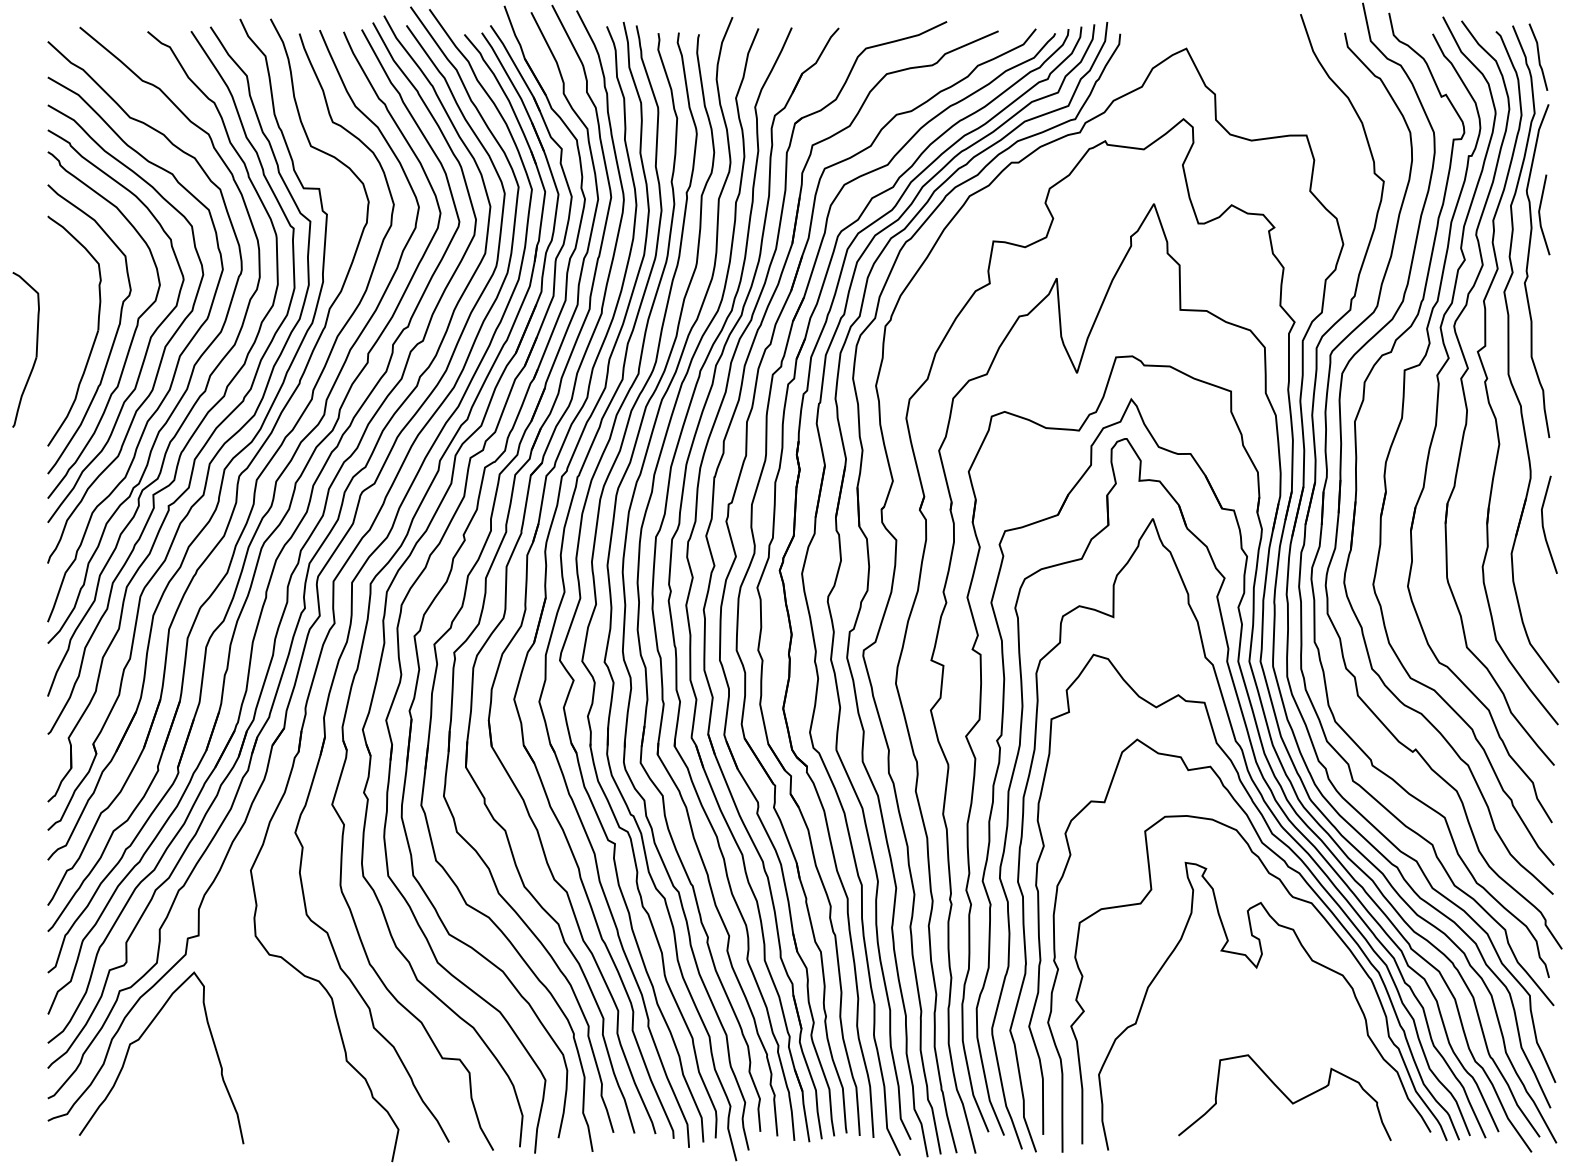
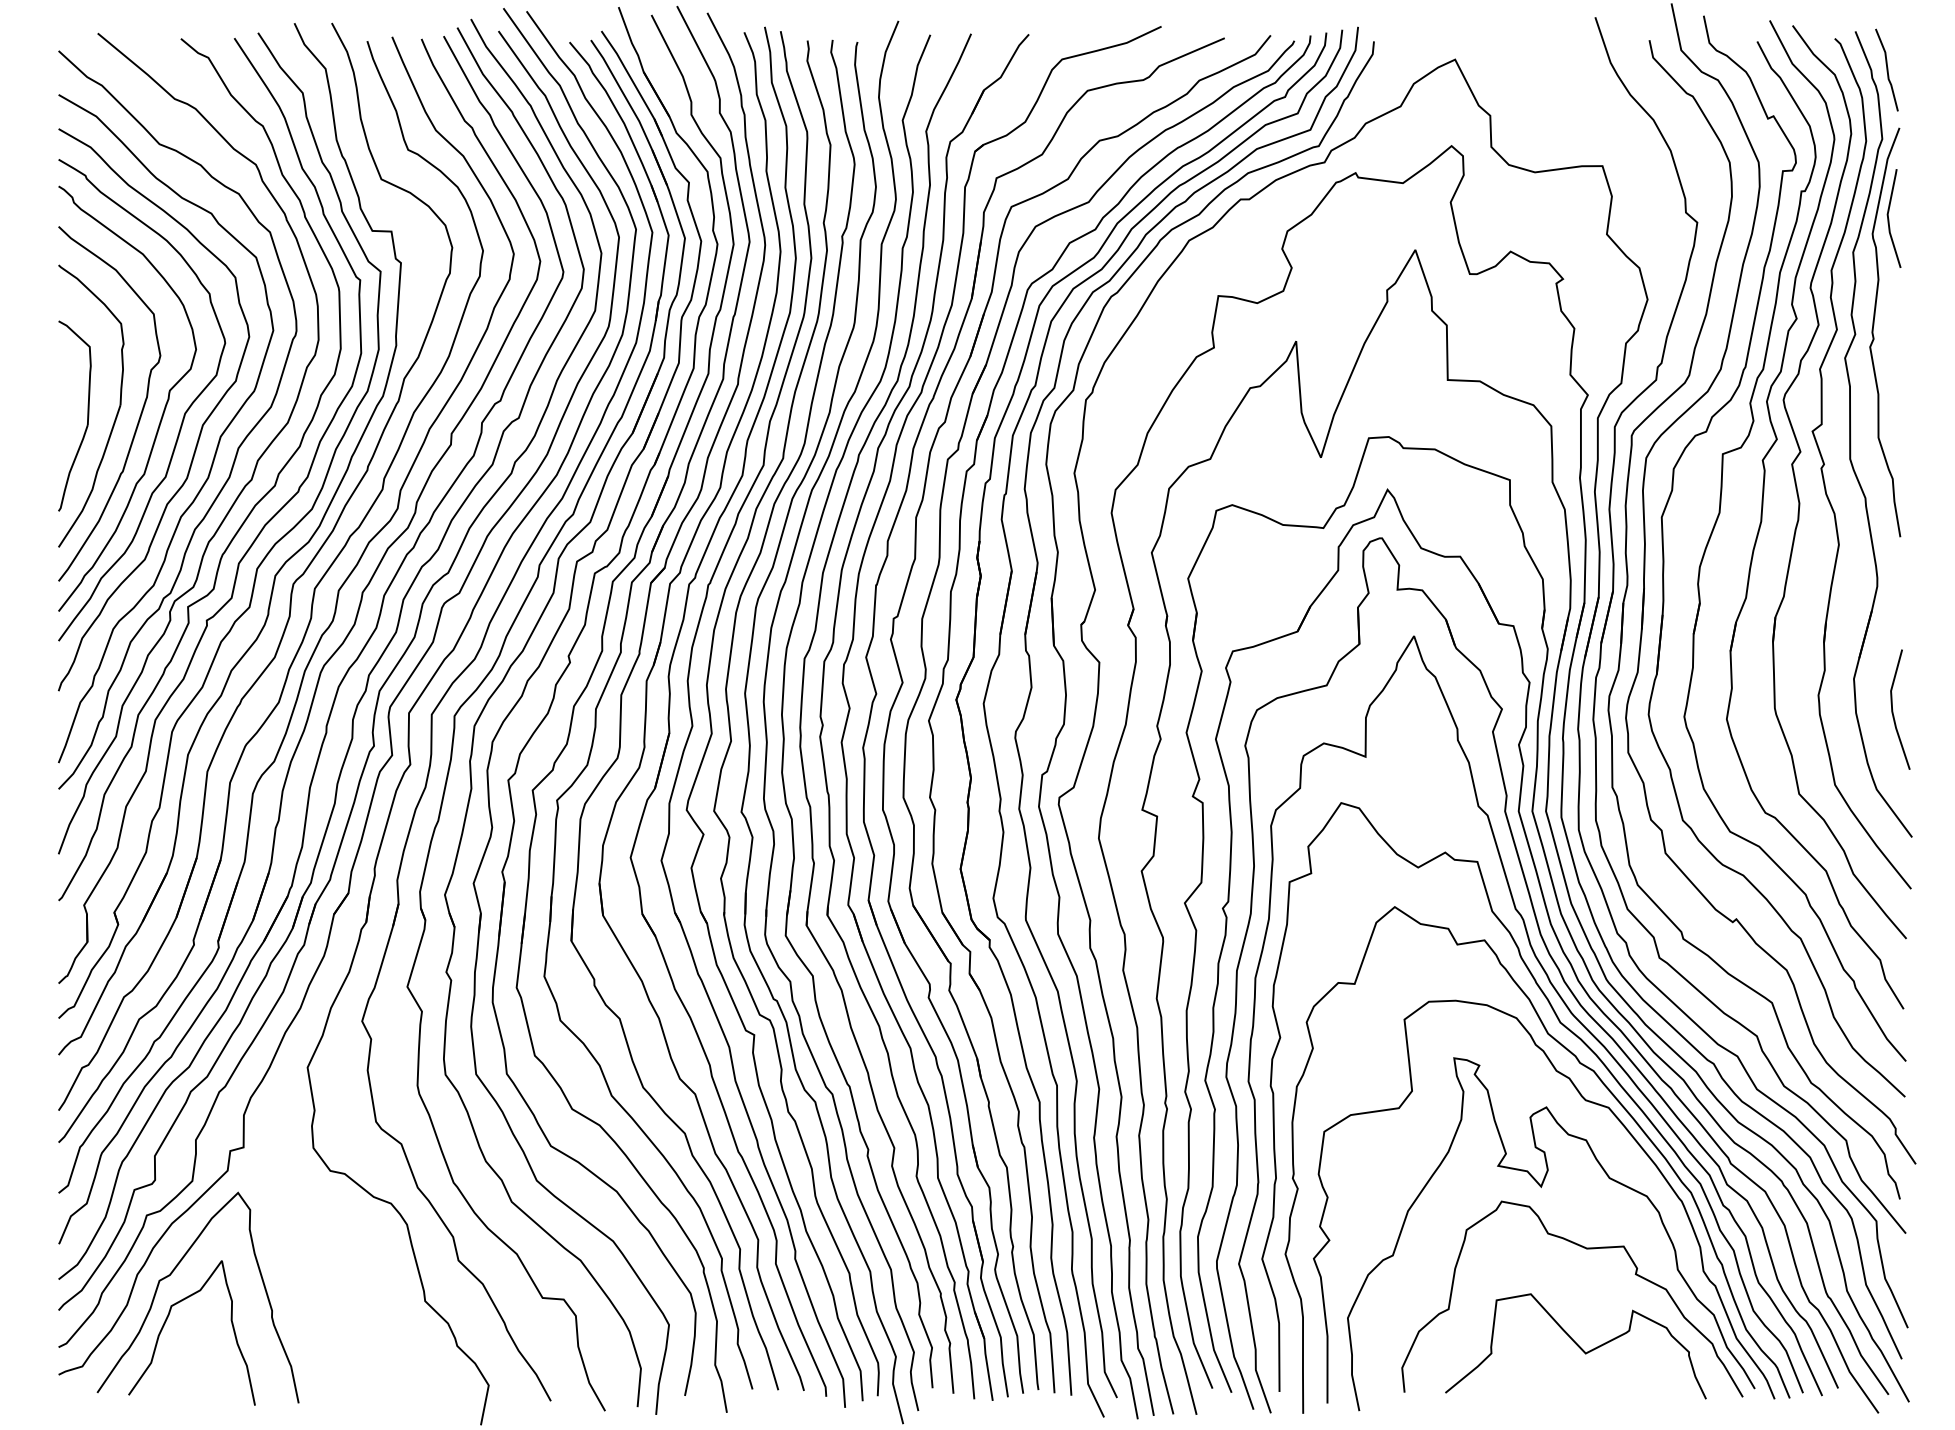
line: (1540, 214) -> (1889, 218), moved
part: (36, 349) -> (87, 415), moved
line: (1543, 525) -> (1893, 710), moved
curve: (1293, 1018) -> (1586, 1249), added
curve: (134, 1079) -> (165, 1324), added

